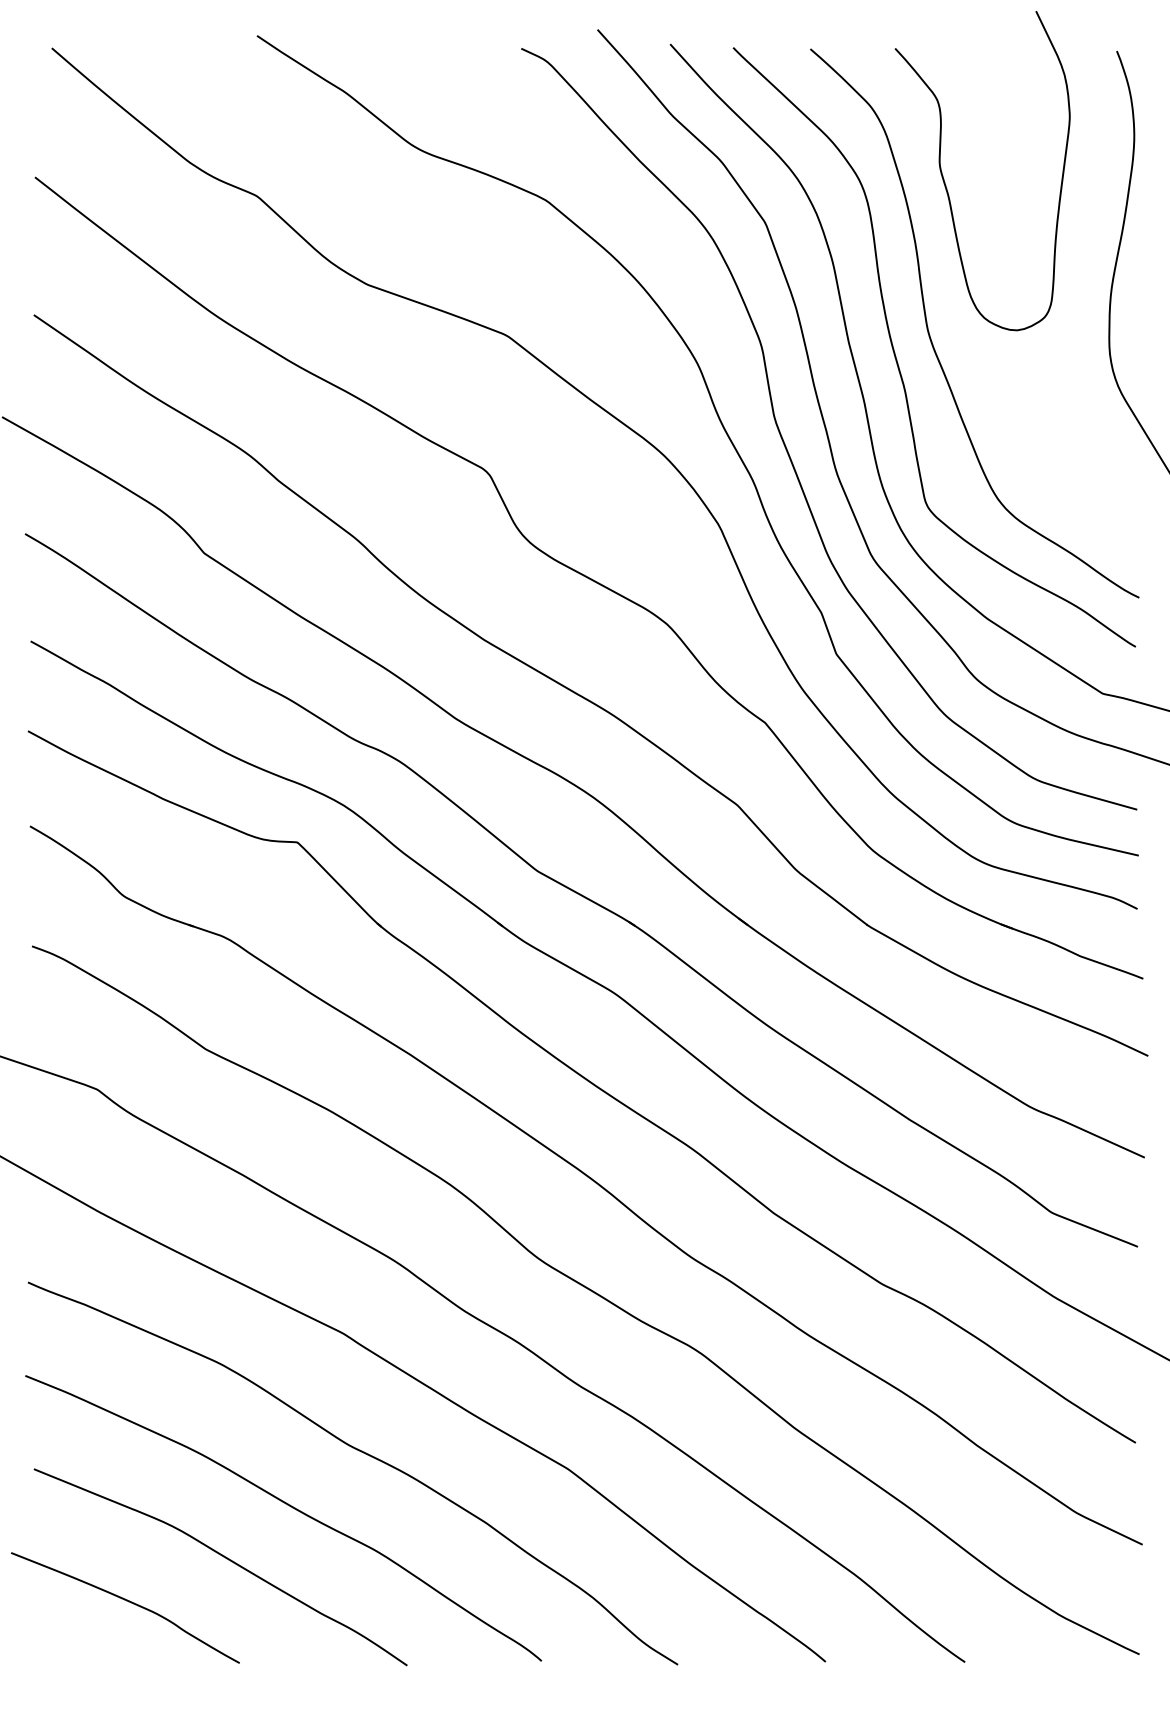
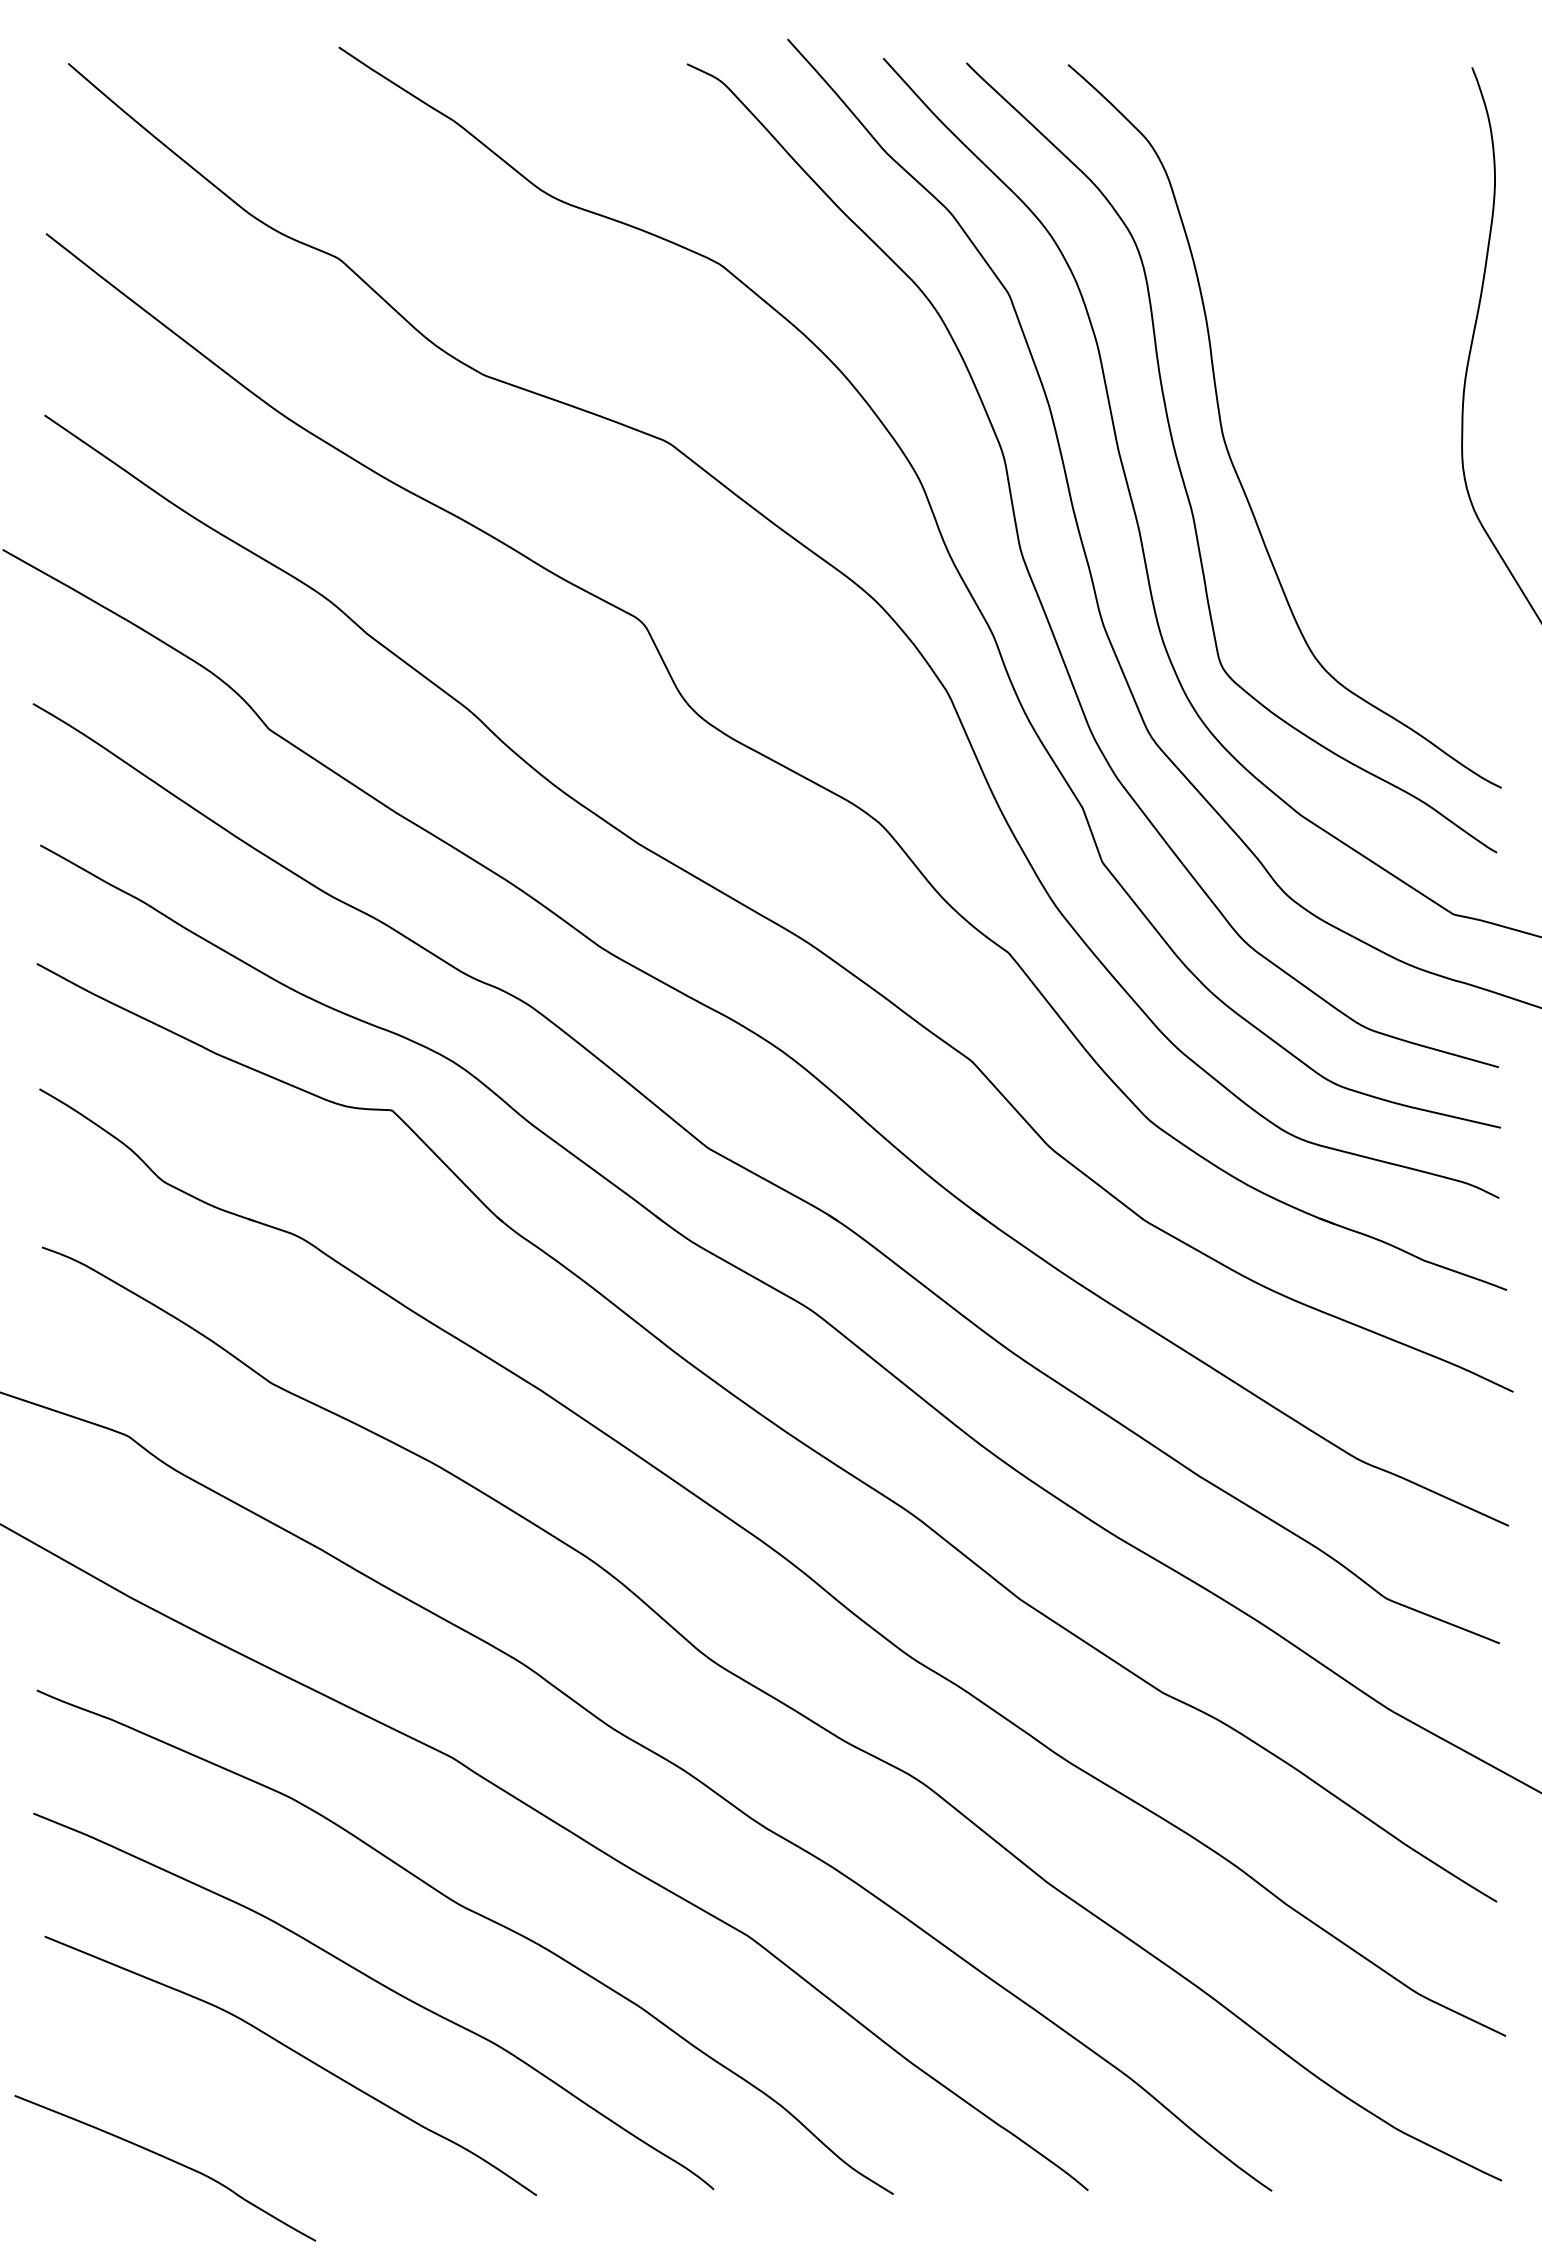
curve: (945, 182) -> (1246, 240), removed
curve: (128, 1602) -> (169, 2161), moved

